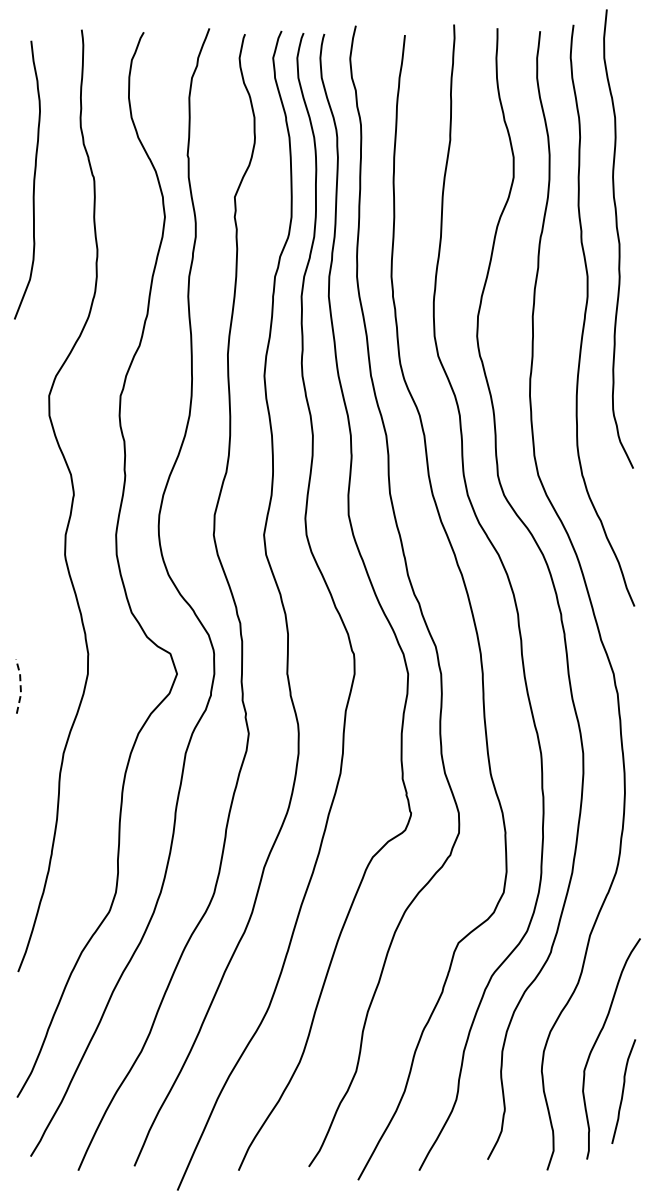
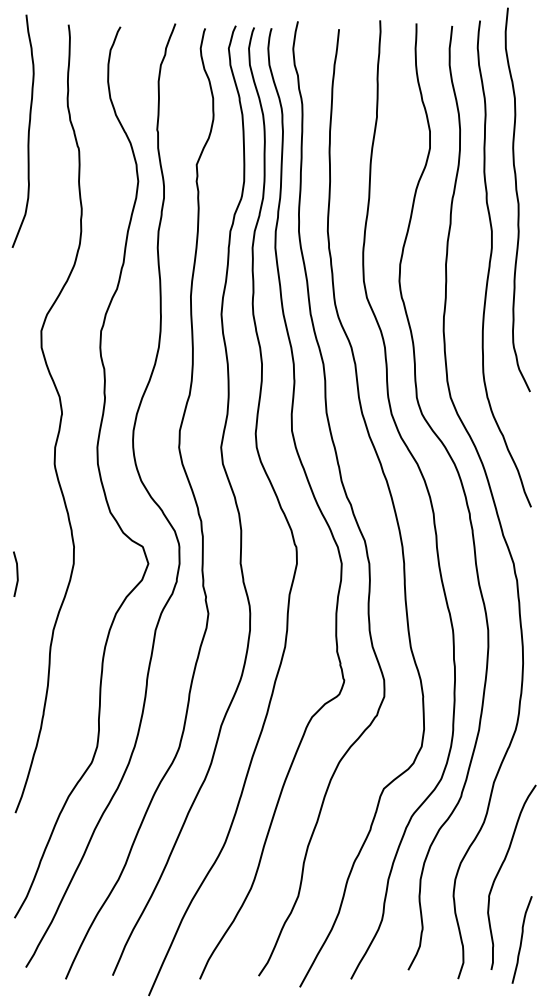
curve: (33, 179) -> (28, 130), moved
line: (20, 685) -> (17, 573), dashed -> solid
curve: (623, 1091) -> (521, 939), moved

